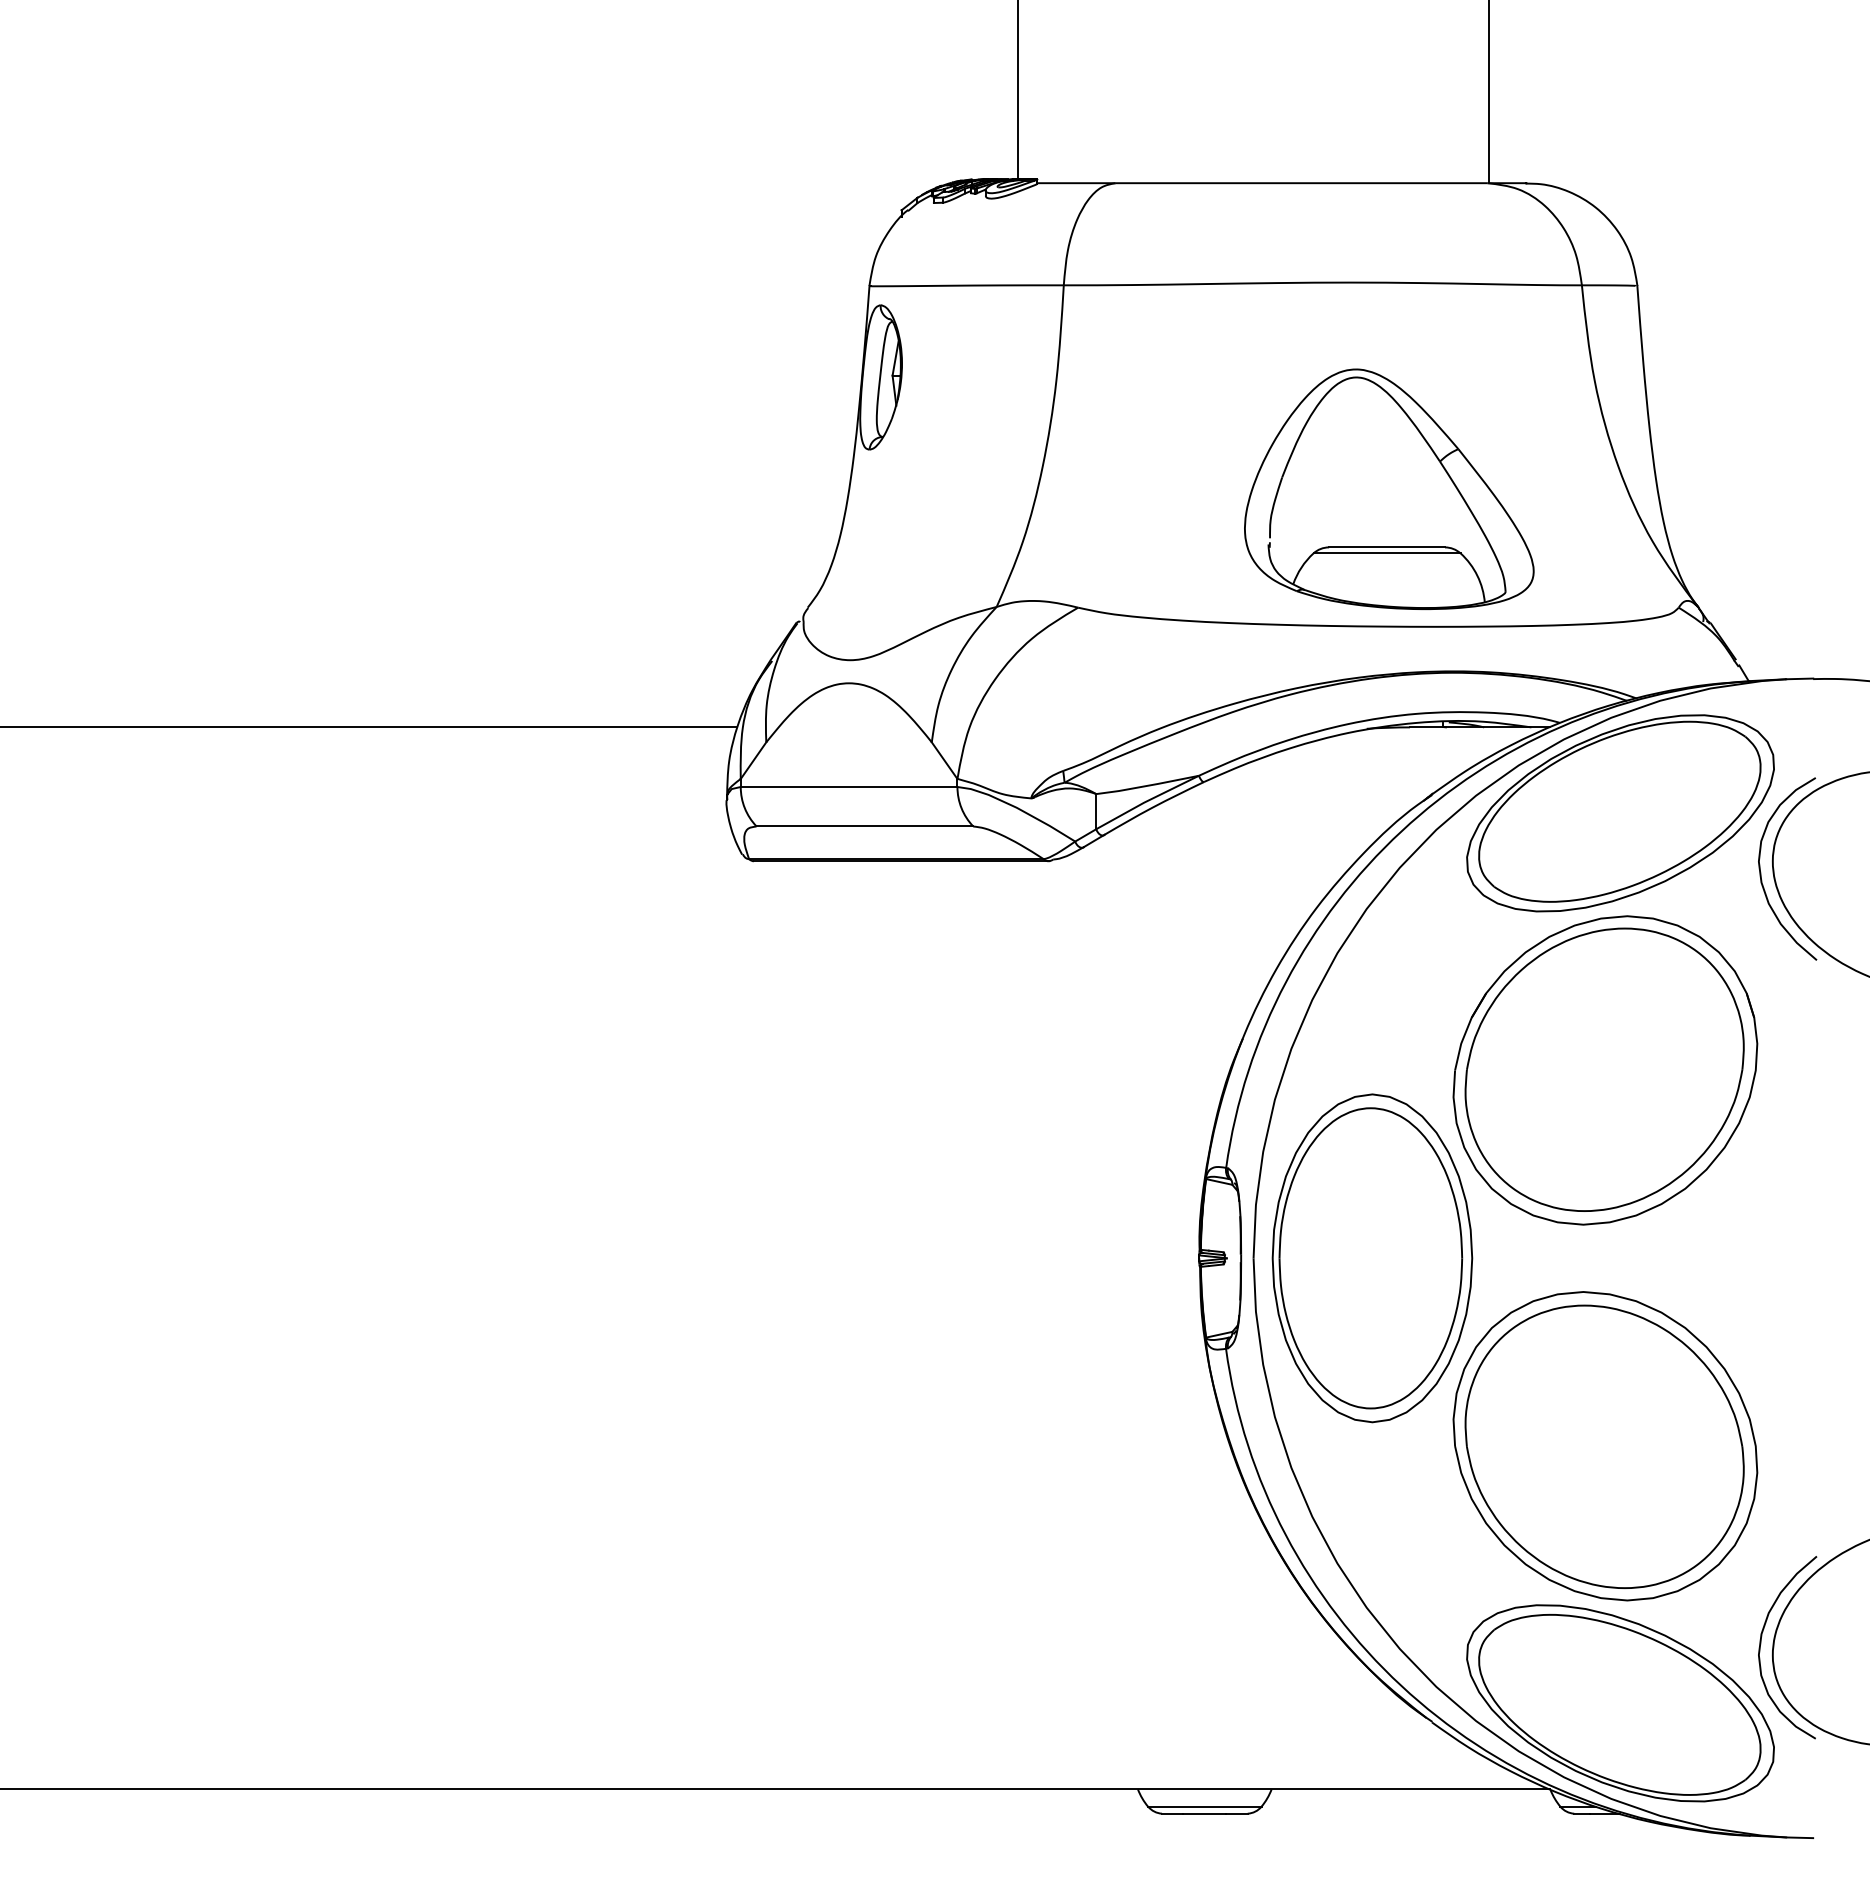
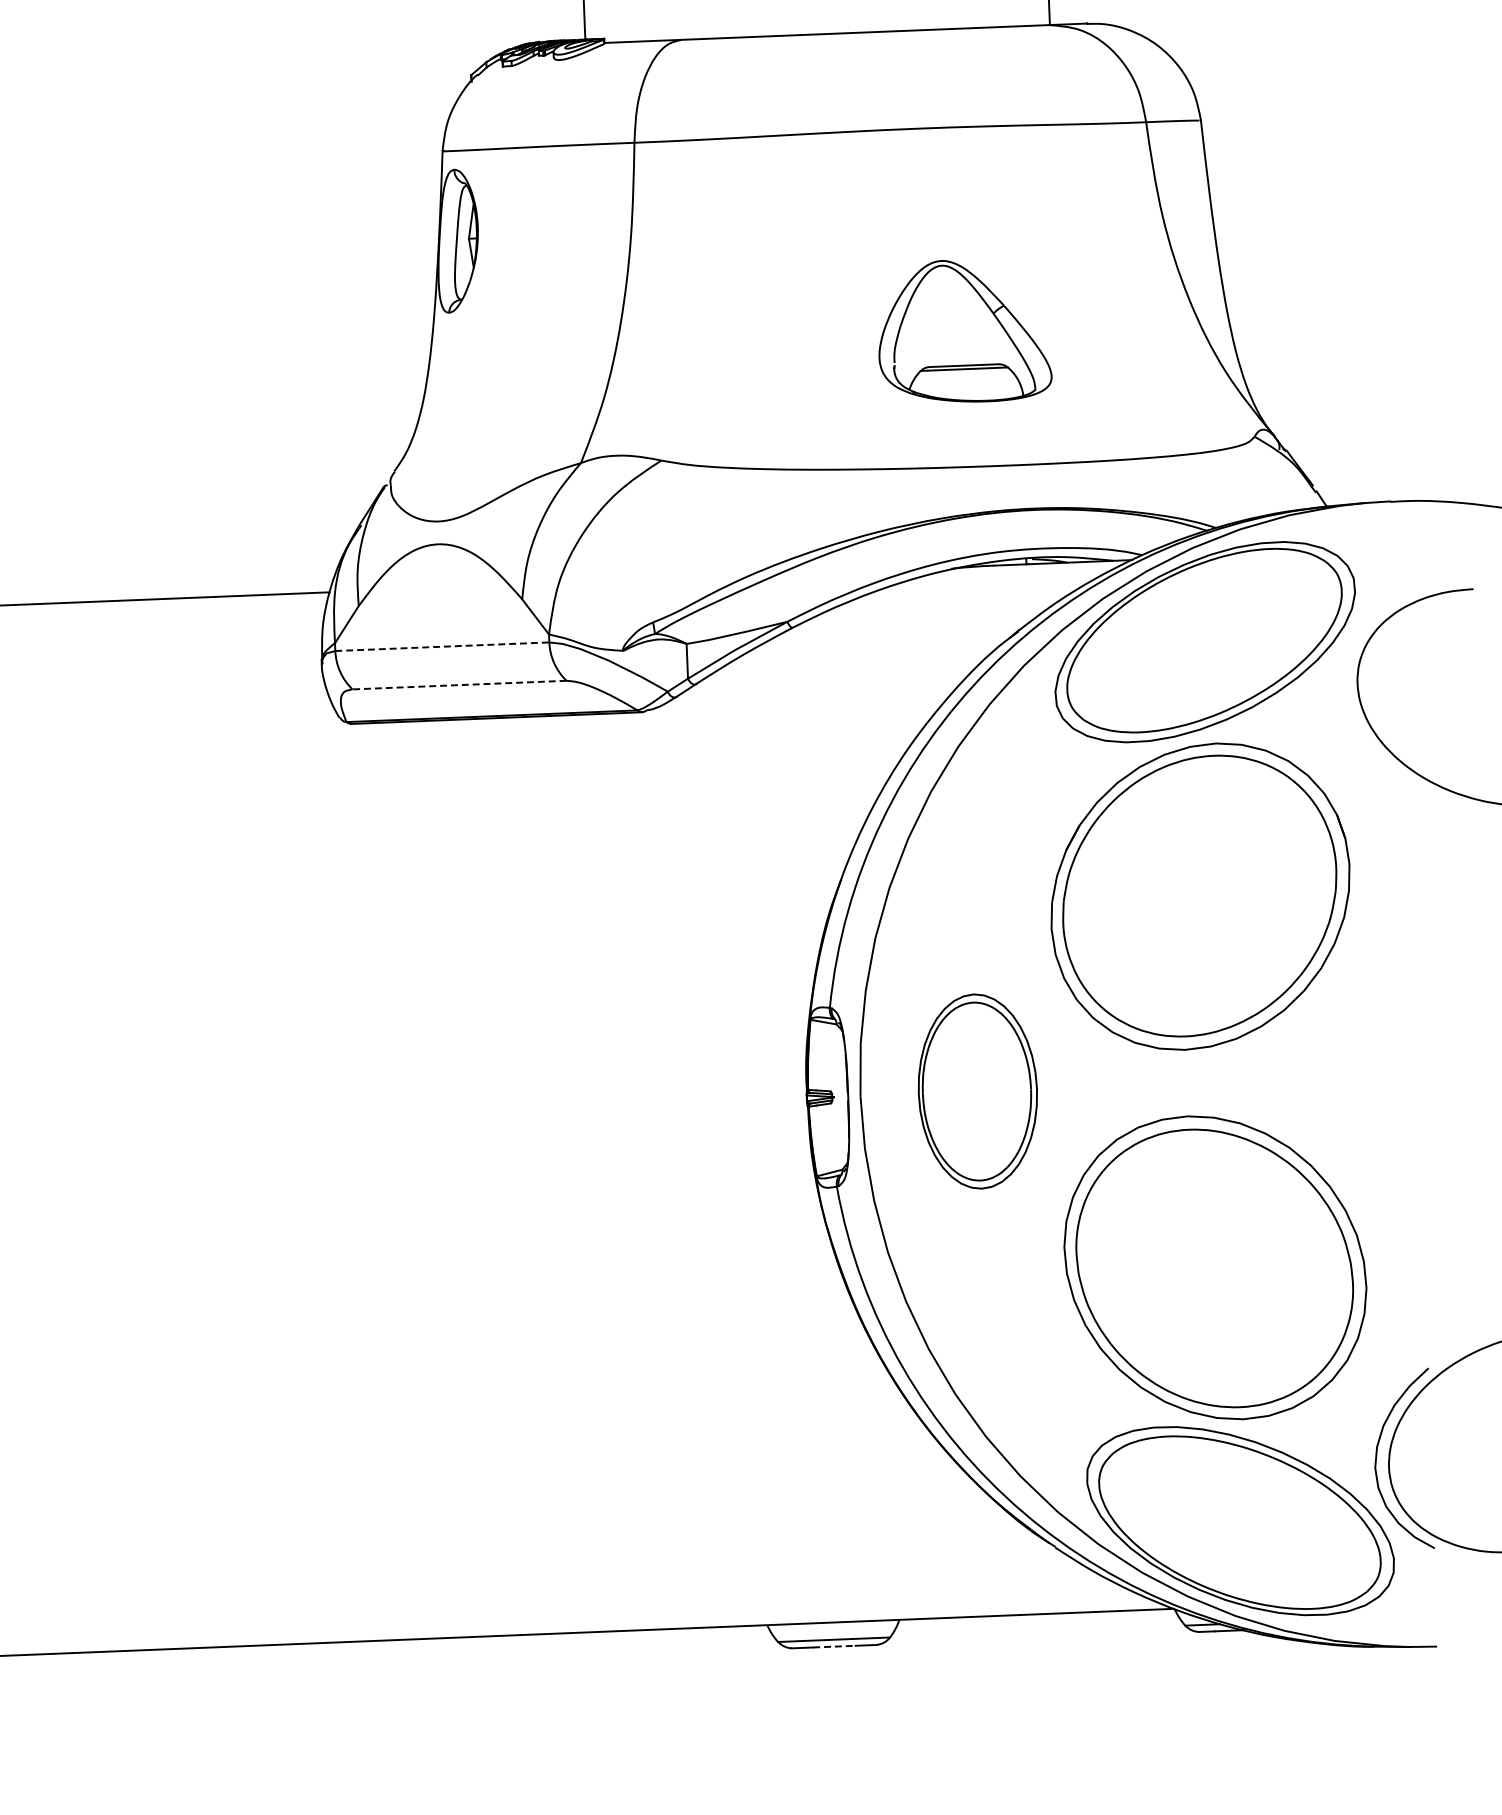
part: (1389, 488) -> (964, 330), size x0.6
line: (849, 786) -> (442, 646), solid -> dashed
line: (864, 826) -> (459, 685), solid -> dashed
curve: (1761, 872) -> (1346, 694), removed
part: (1372, 1258) -> (977, 1091), size x0.6
line: (1205, 1813) -> (835, 1646), solid -> dashed

